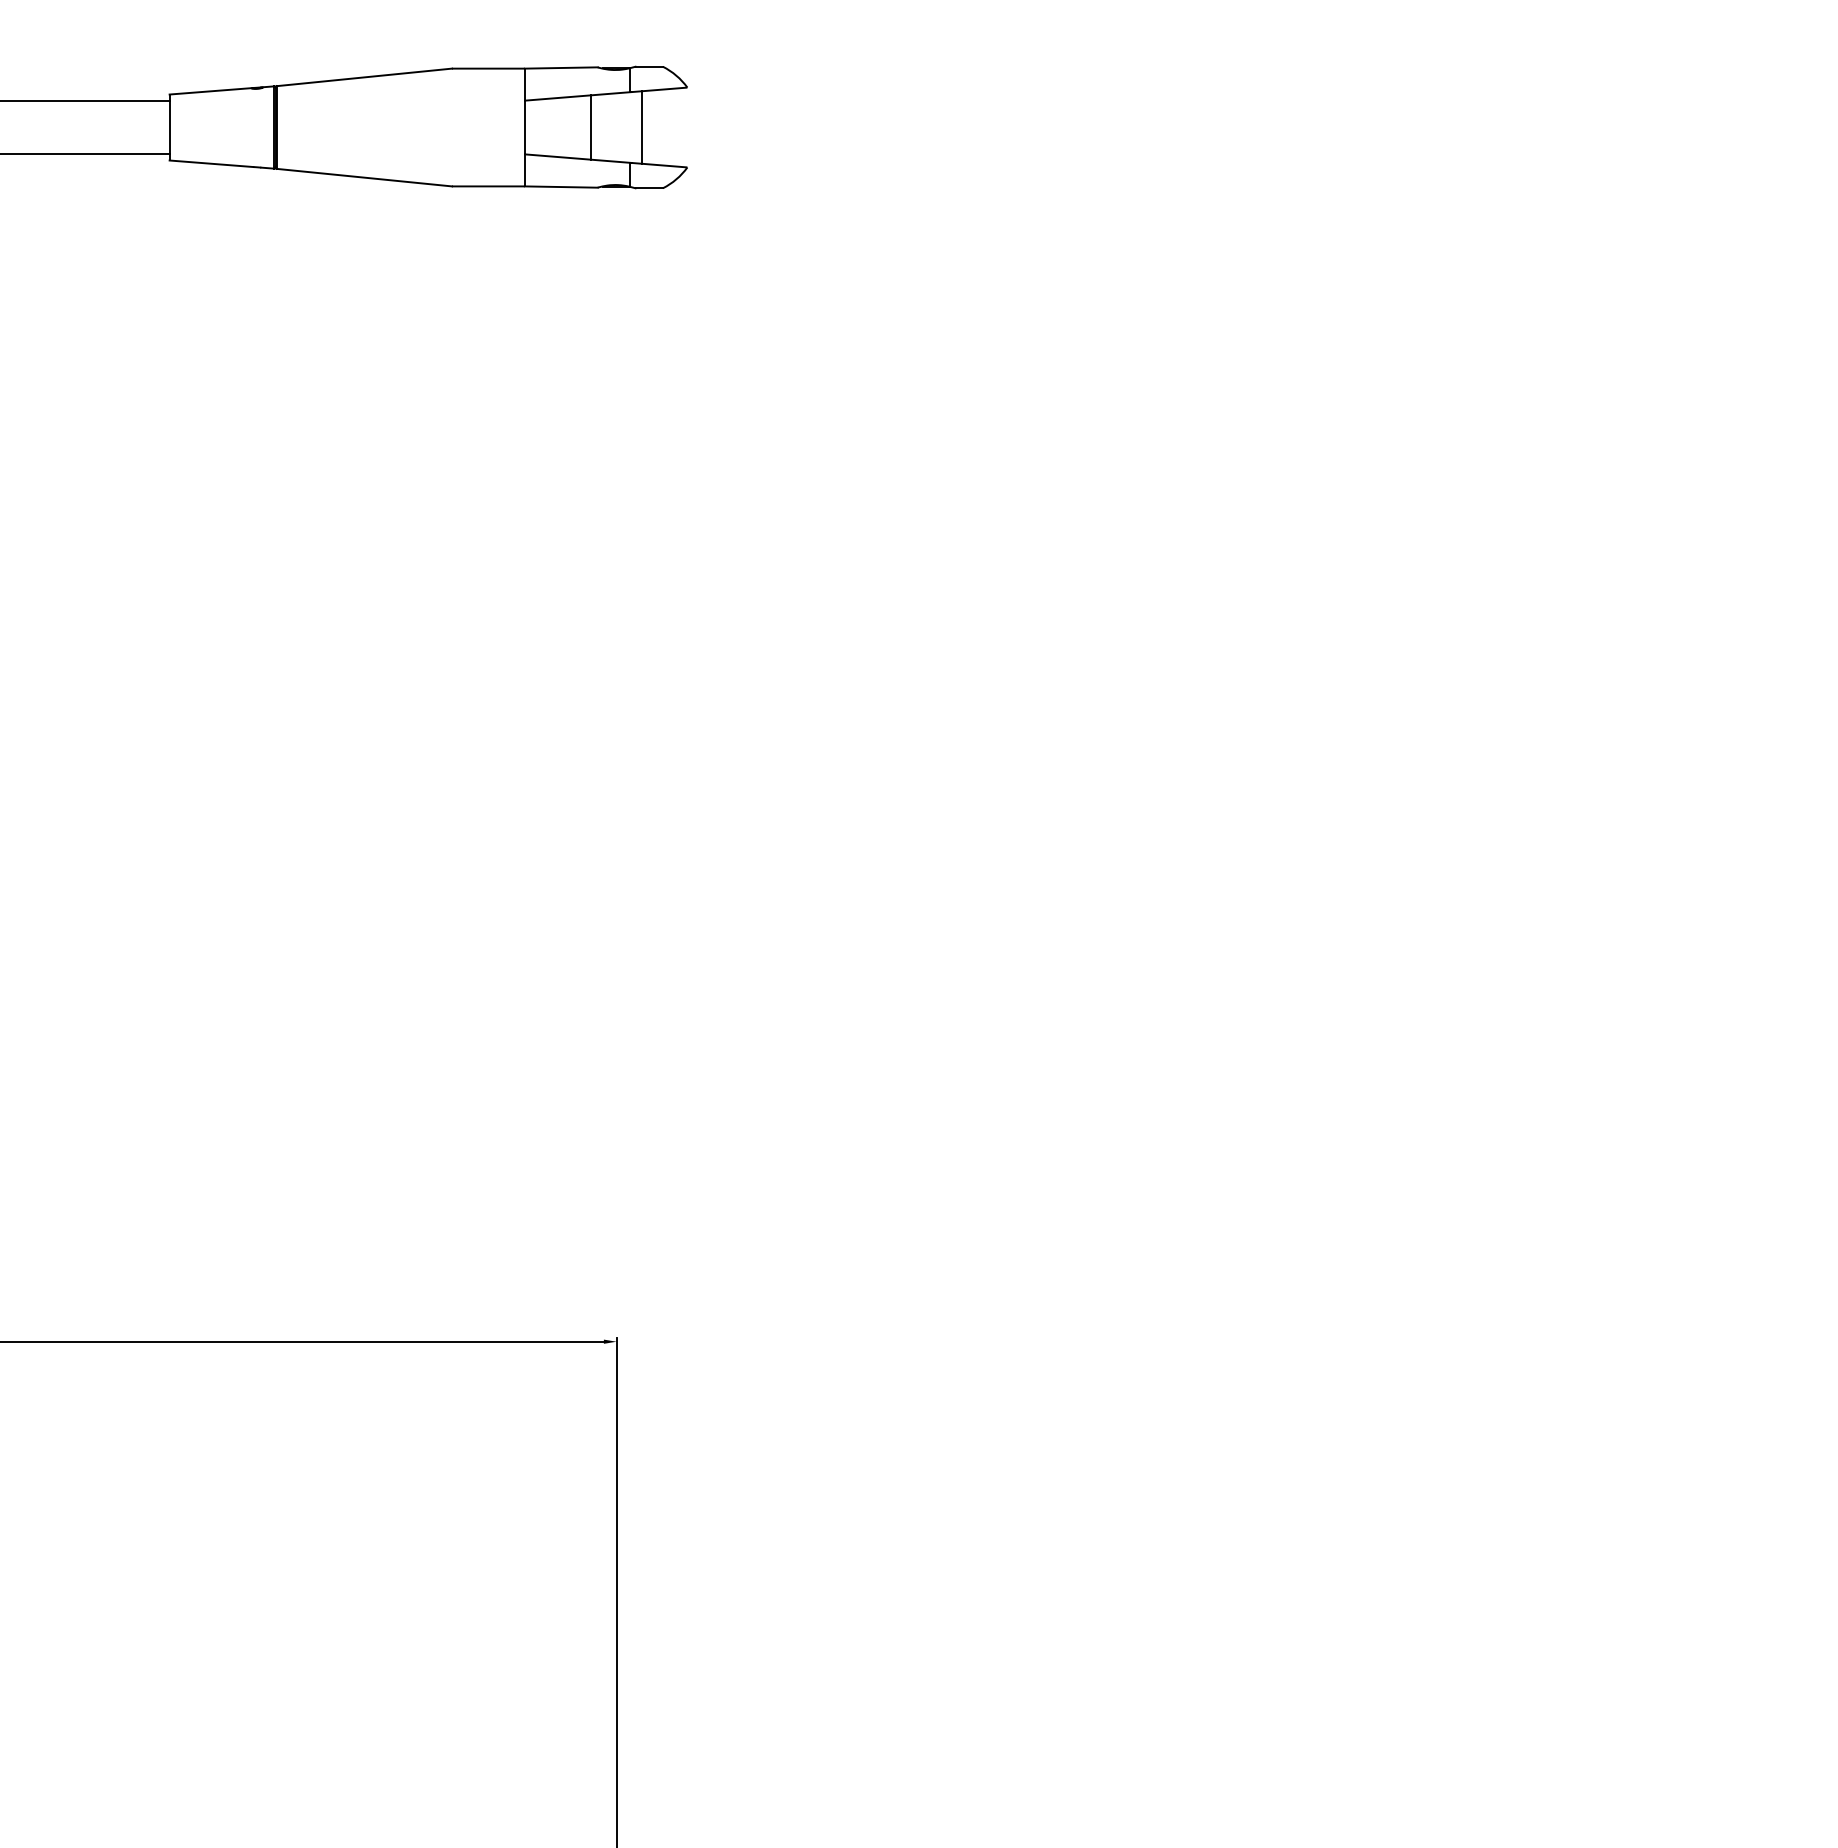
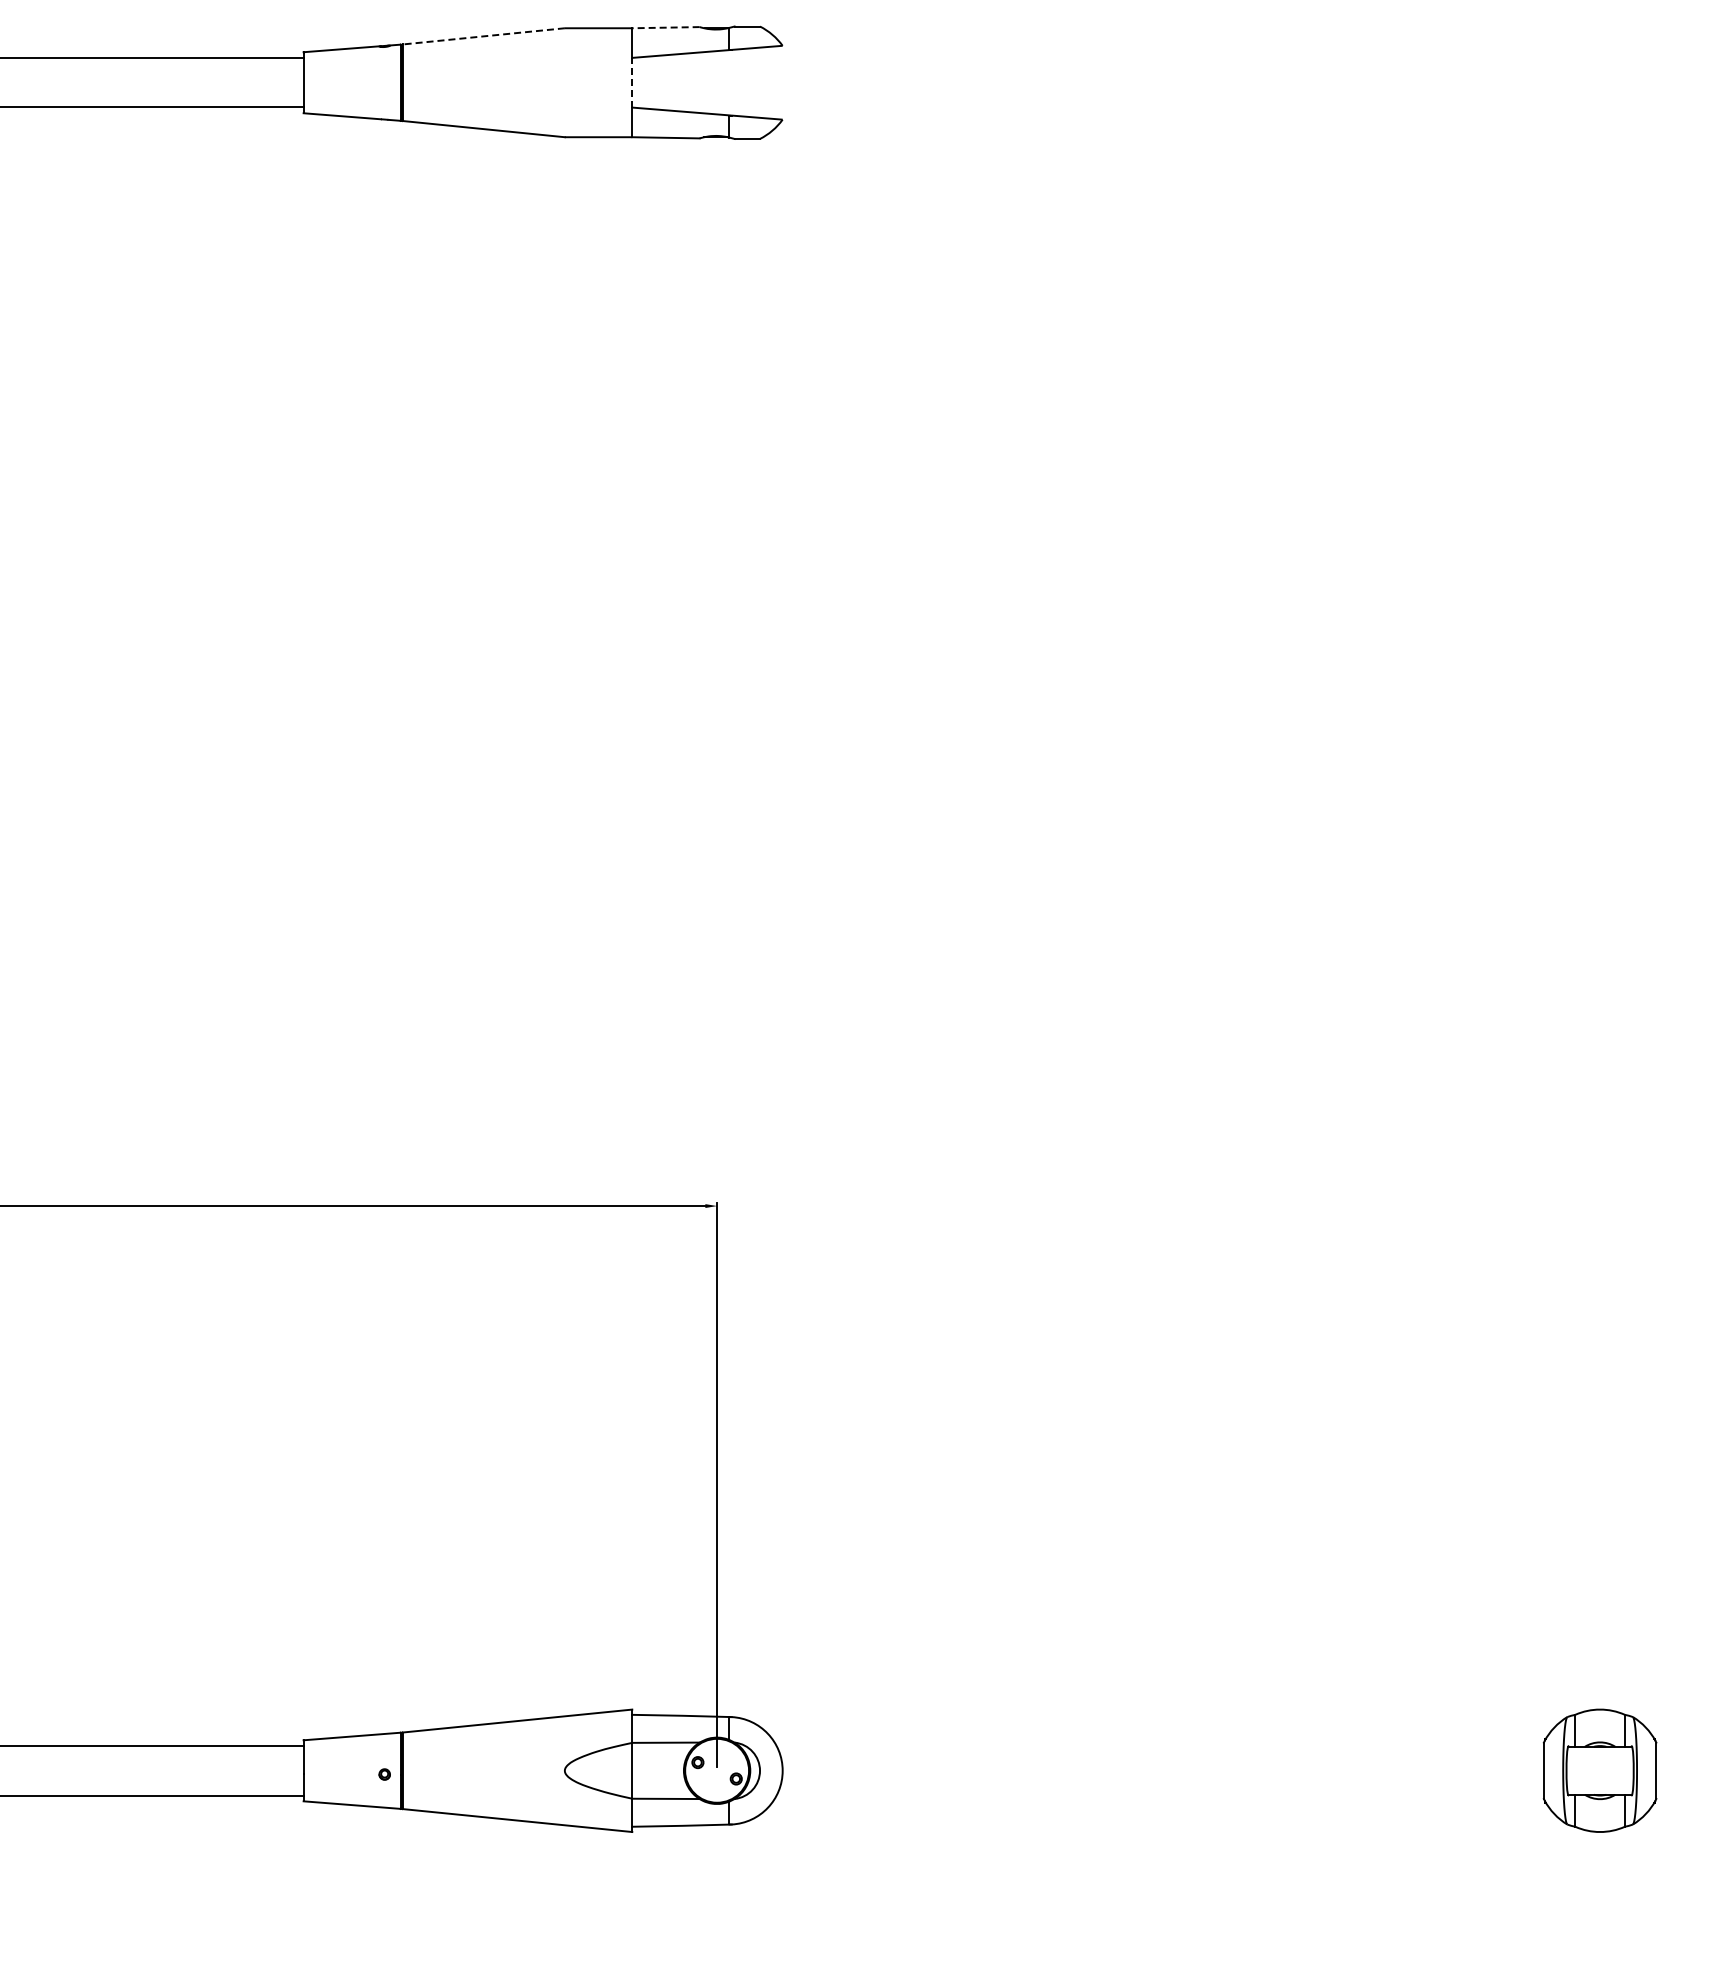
line: (560, 67) -> (665, 27), solid -> dashed
line: (364, 77) -> (483, 36), solid -> dashed
line: (525, 127) -> (632, 82), solid -> dashed
line: (591, 127) -> (693, 82), removed
line: (642, 127) -> (741, 82), removed

